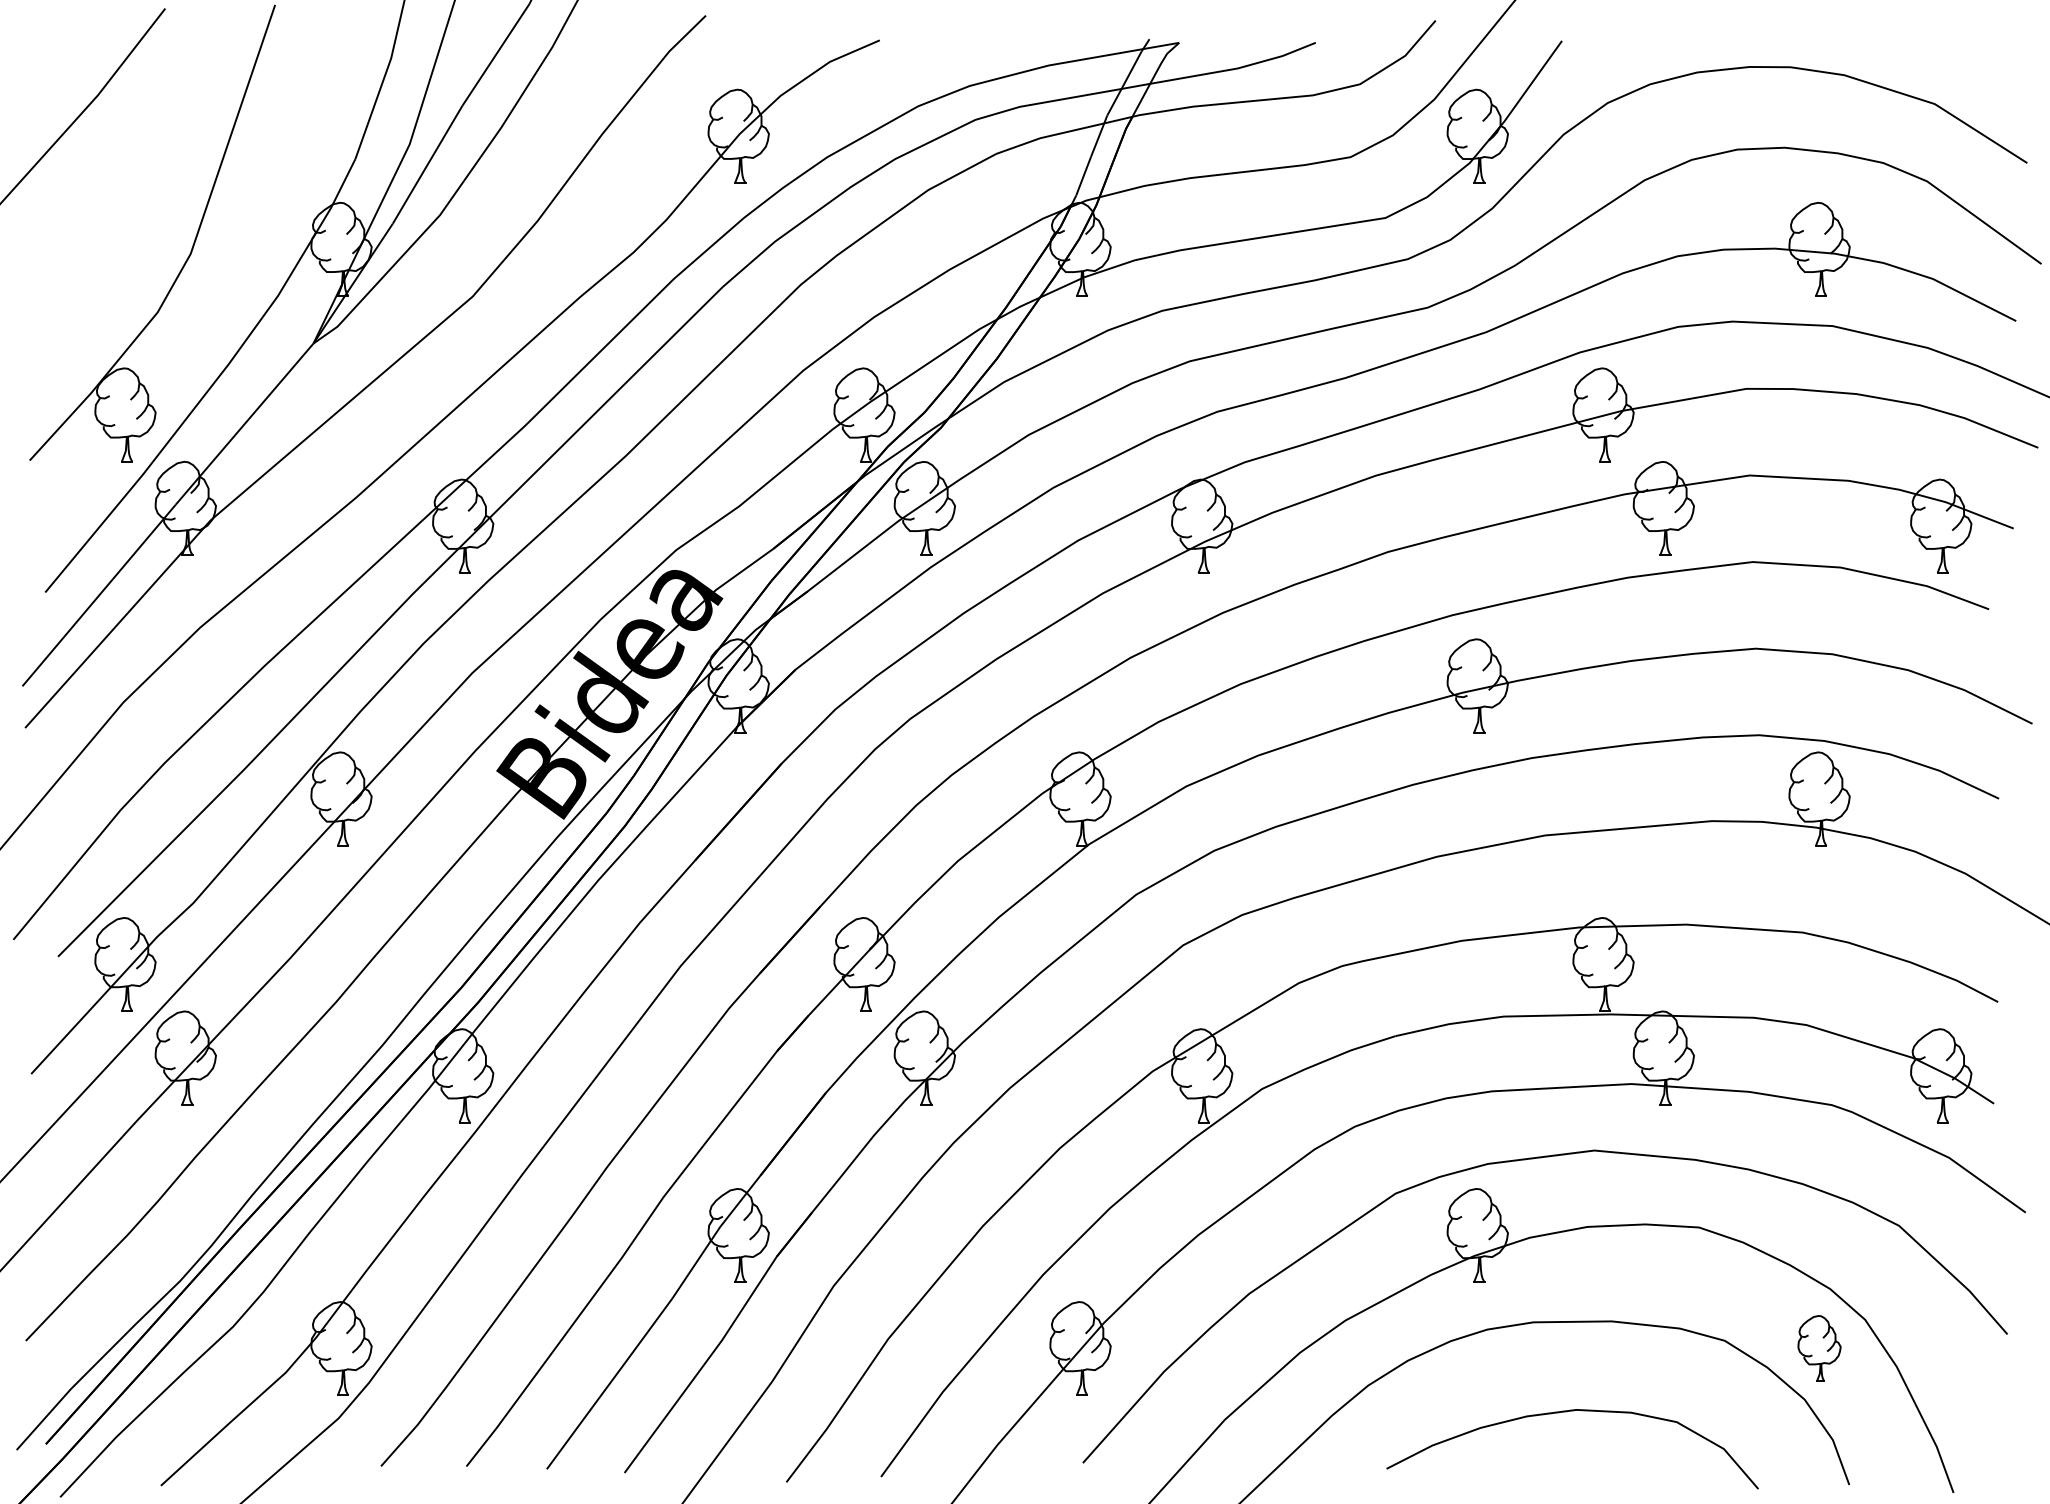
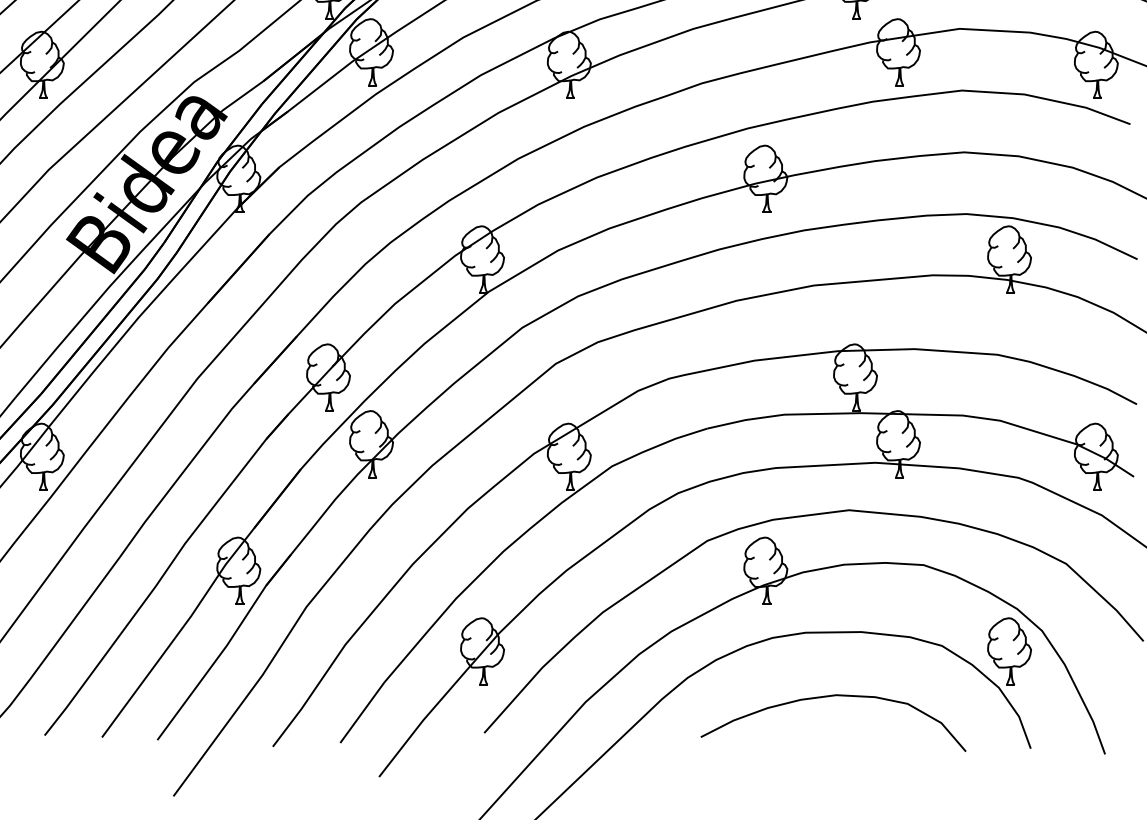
part: (1819, 1348) -> (1009, 651), size x1.43

